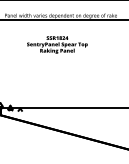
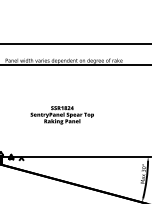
text: (56, 45) -> (61, 115), moved

